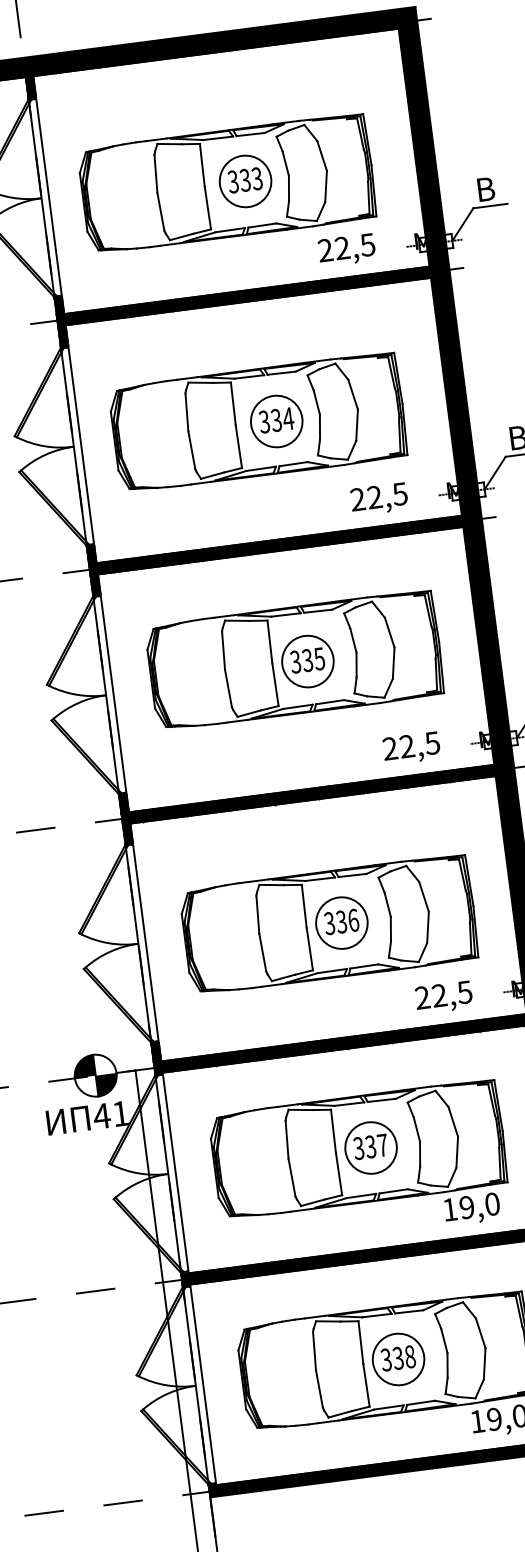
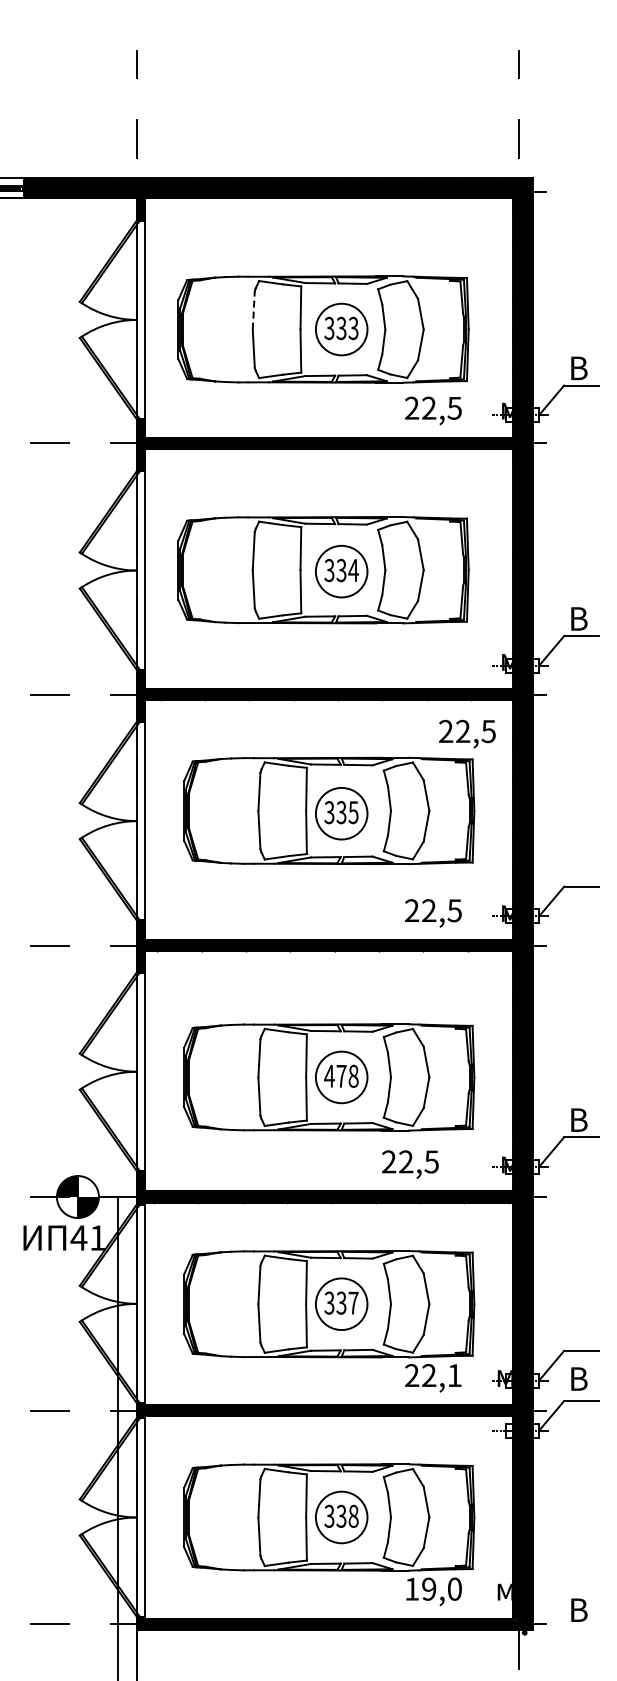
line: (155, 173) -> (253, 310), solid -> dashed
text: (379, 498) -> (467, 733), moved
text: (341, 921) -> (341, 1075), 336 -> 478
text: (444, 997) -> (410, 1164), moved
text: (471, 1206) -> (433, 1375), 19,0 -> 22,1

